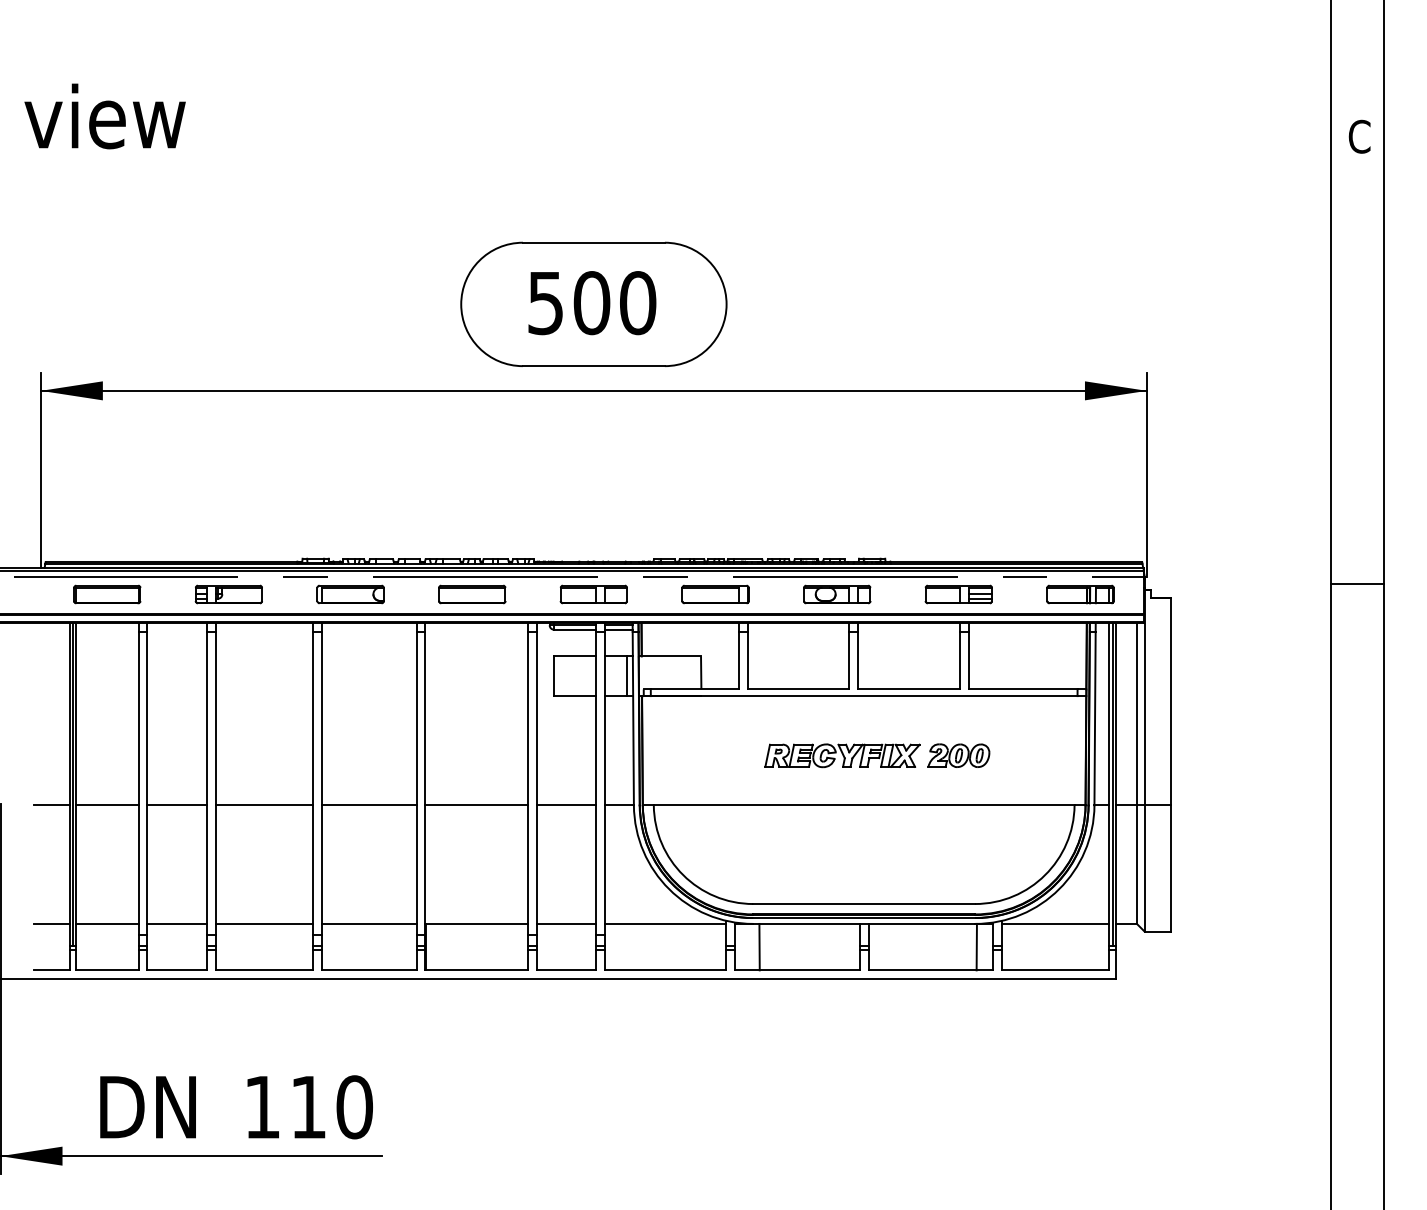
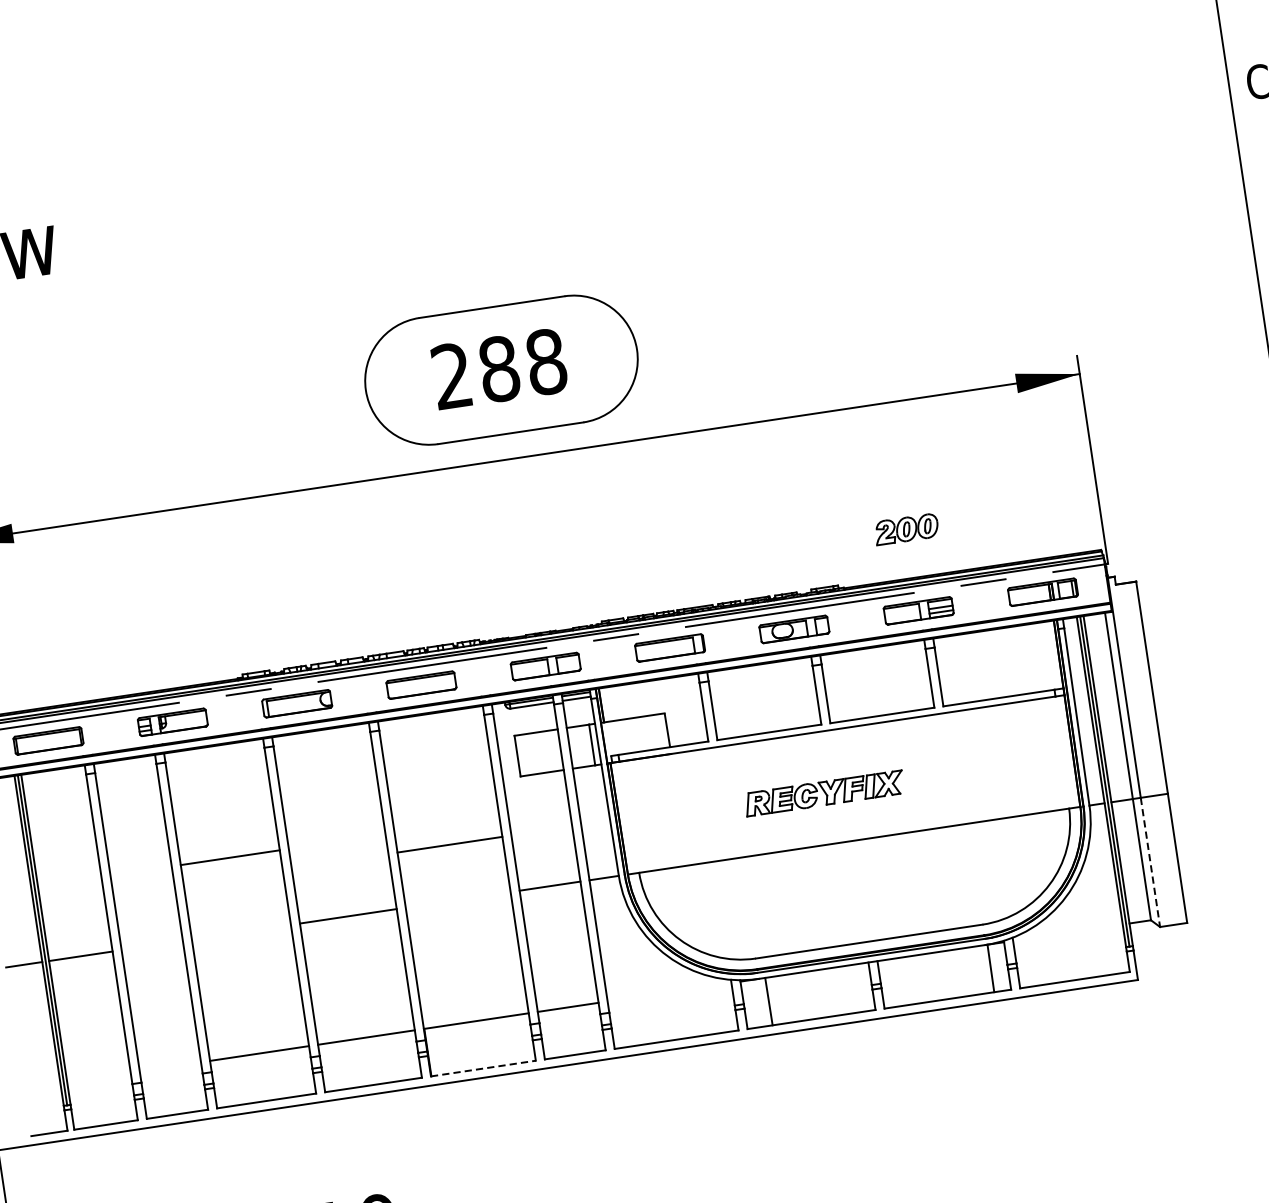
text: (592, 303) -> (499, 369), 500 -> 288
part: (958, 755) -> (906, 529), moved
line: (177, 805) -> (152, 945), removed
line: (264, 805) -> (230, 857), moved
line: (476, 805) -> (449, 844), moved
line: (1144, 868) -> (1150, 862), solid -> dashed
line: (51, 923) -> (41, 1085), removed
line: (107, 923) -> (98, 1077), removed
line: (177, 923) -> (170, 1066), removed
line: (665, 923) -> (669, 991), removed
line: (1055, 923) -> (1067, 932), removed
line: (477, 970) -> (484, 1068), solid -> dashed

